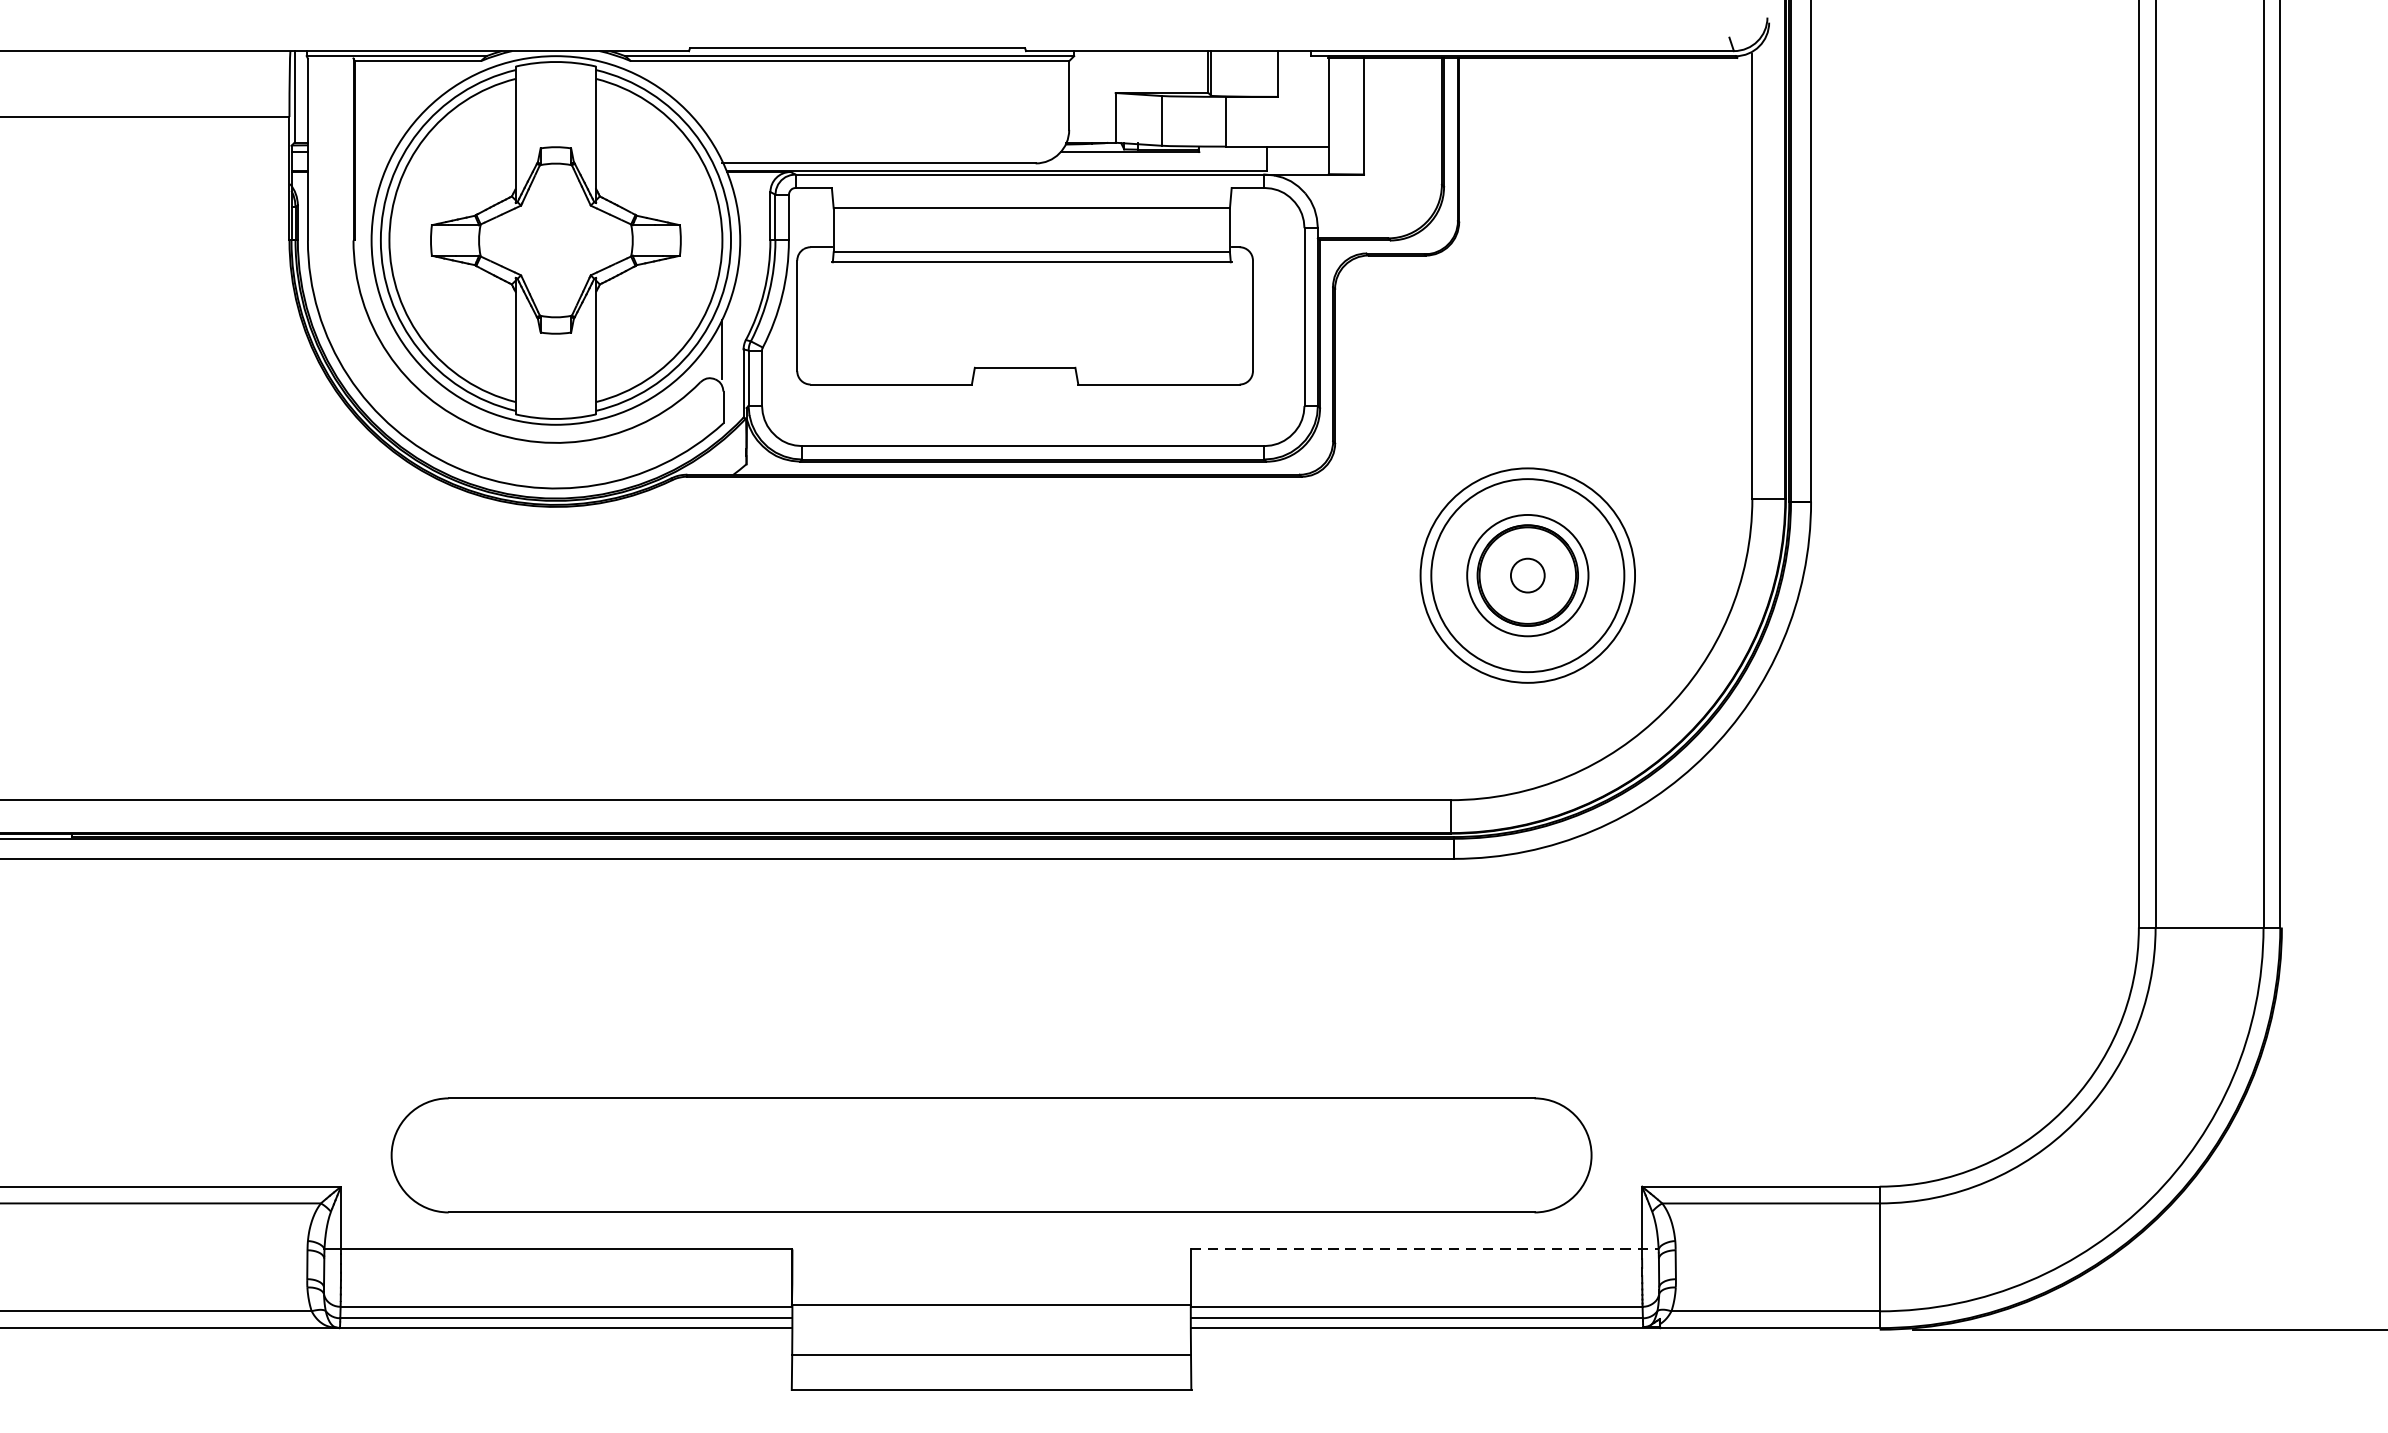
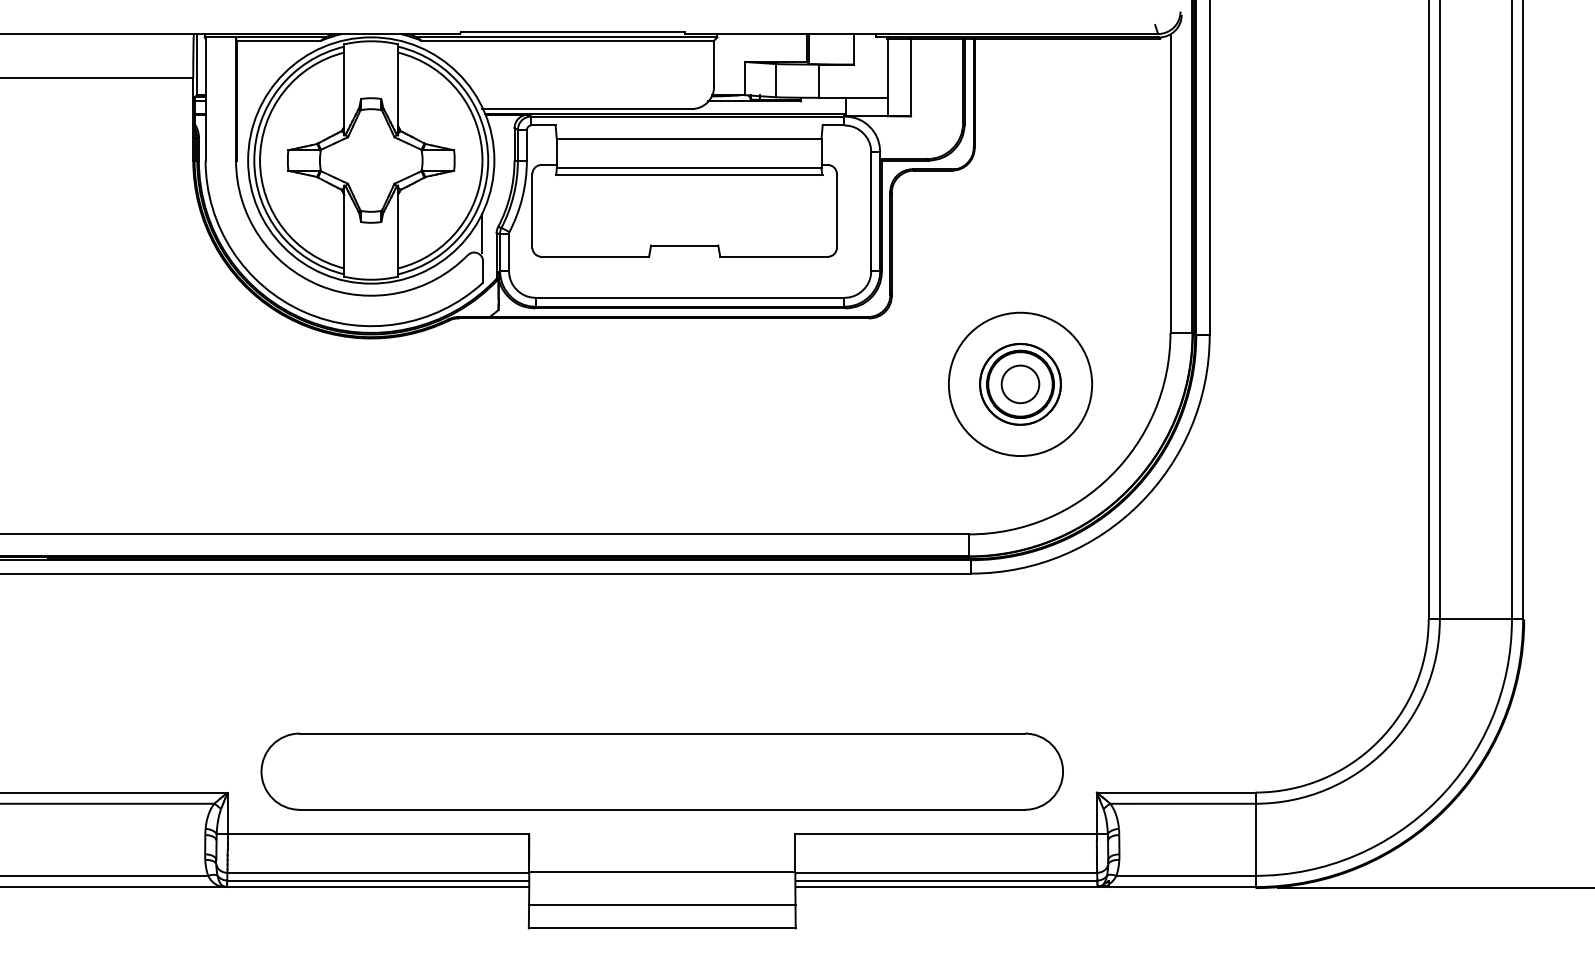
circle: (1527, 575) -> (1020, 384), size x0.62
circle: (1527, 575) -> (1020, 384), size x1.67
line: (1426, 1249) -> (952, 834), dashed -> solid

